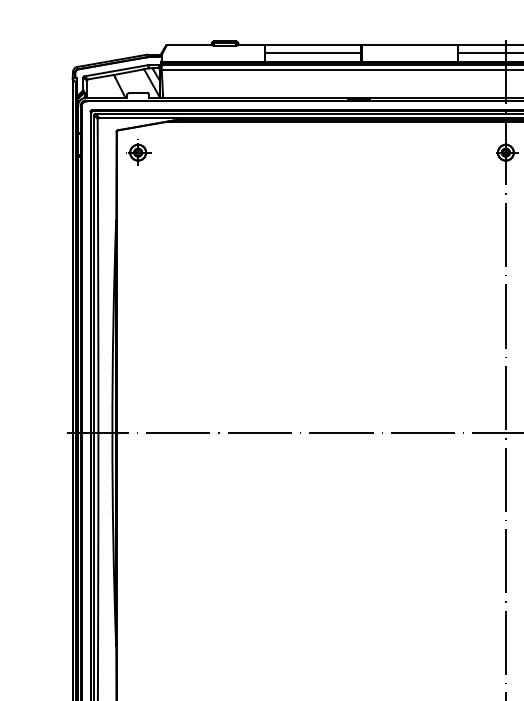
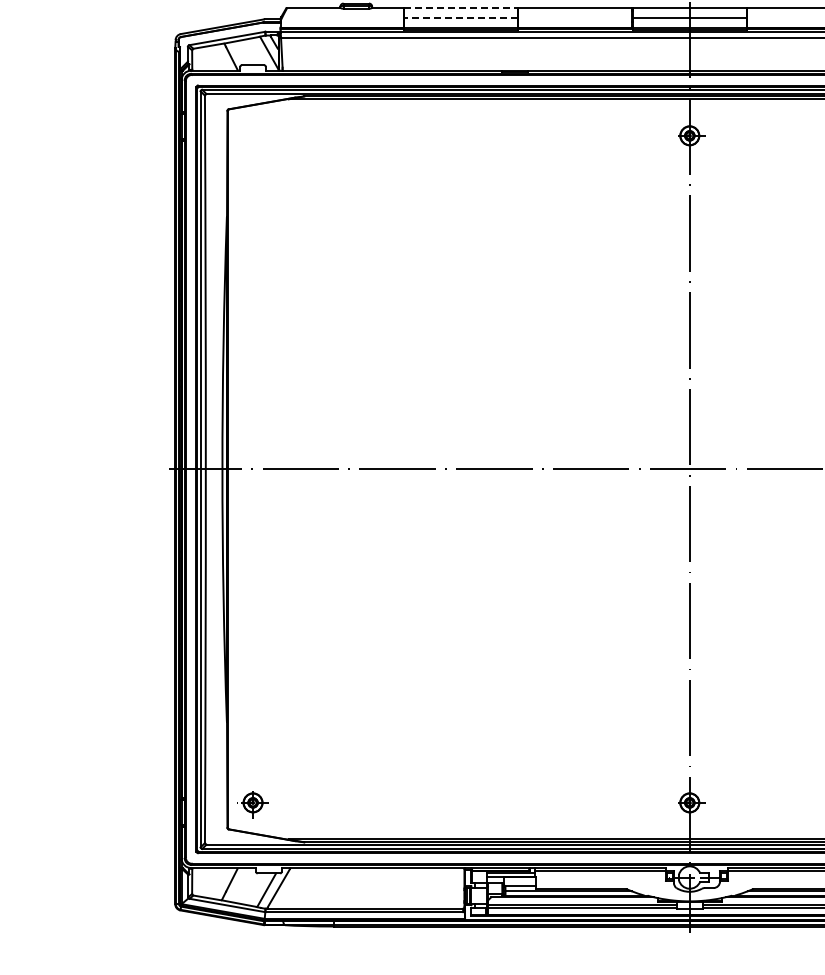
line: (313, 45) -> (461, 8), solid -> dashed
line: (312, 53) -> (460, 17), solid -> dashed
part: (137, 154) -> (252, 137), removed

